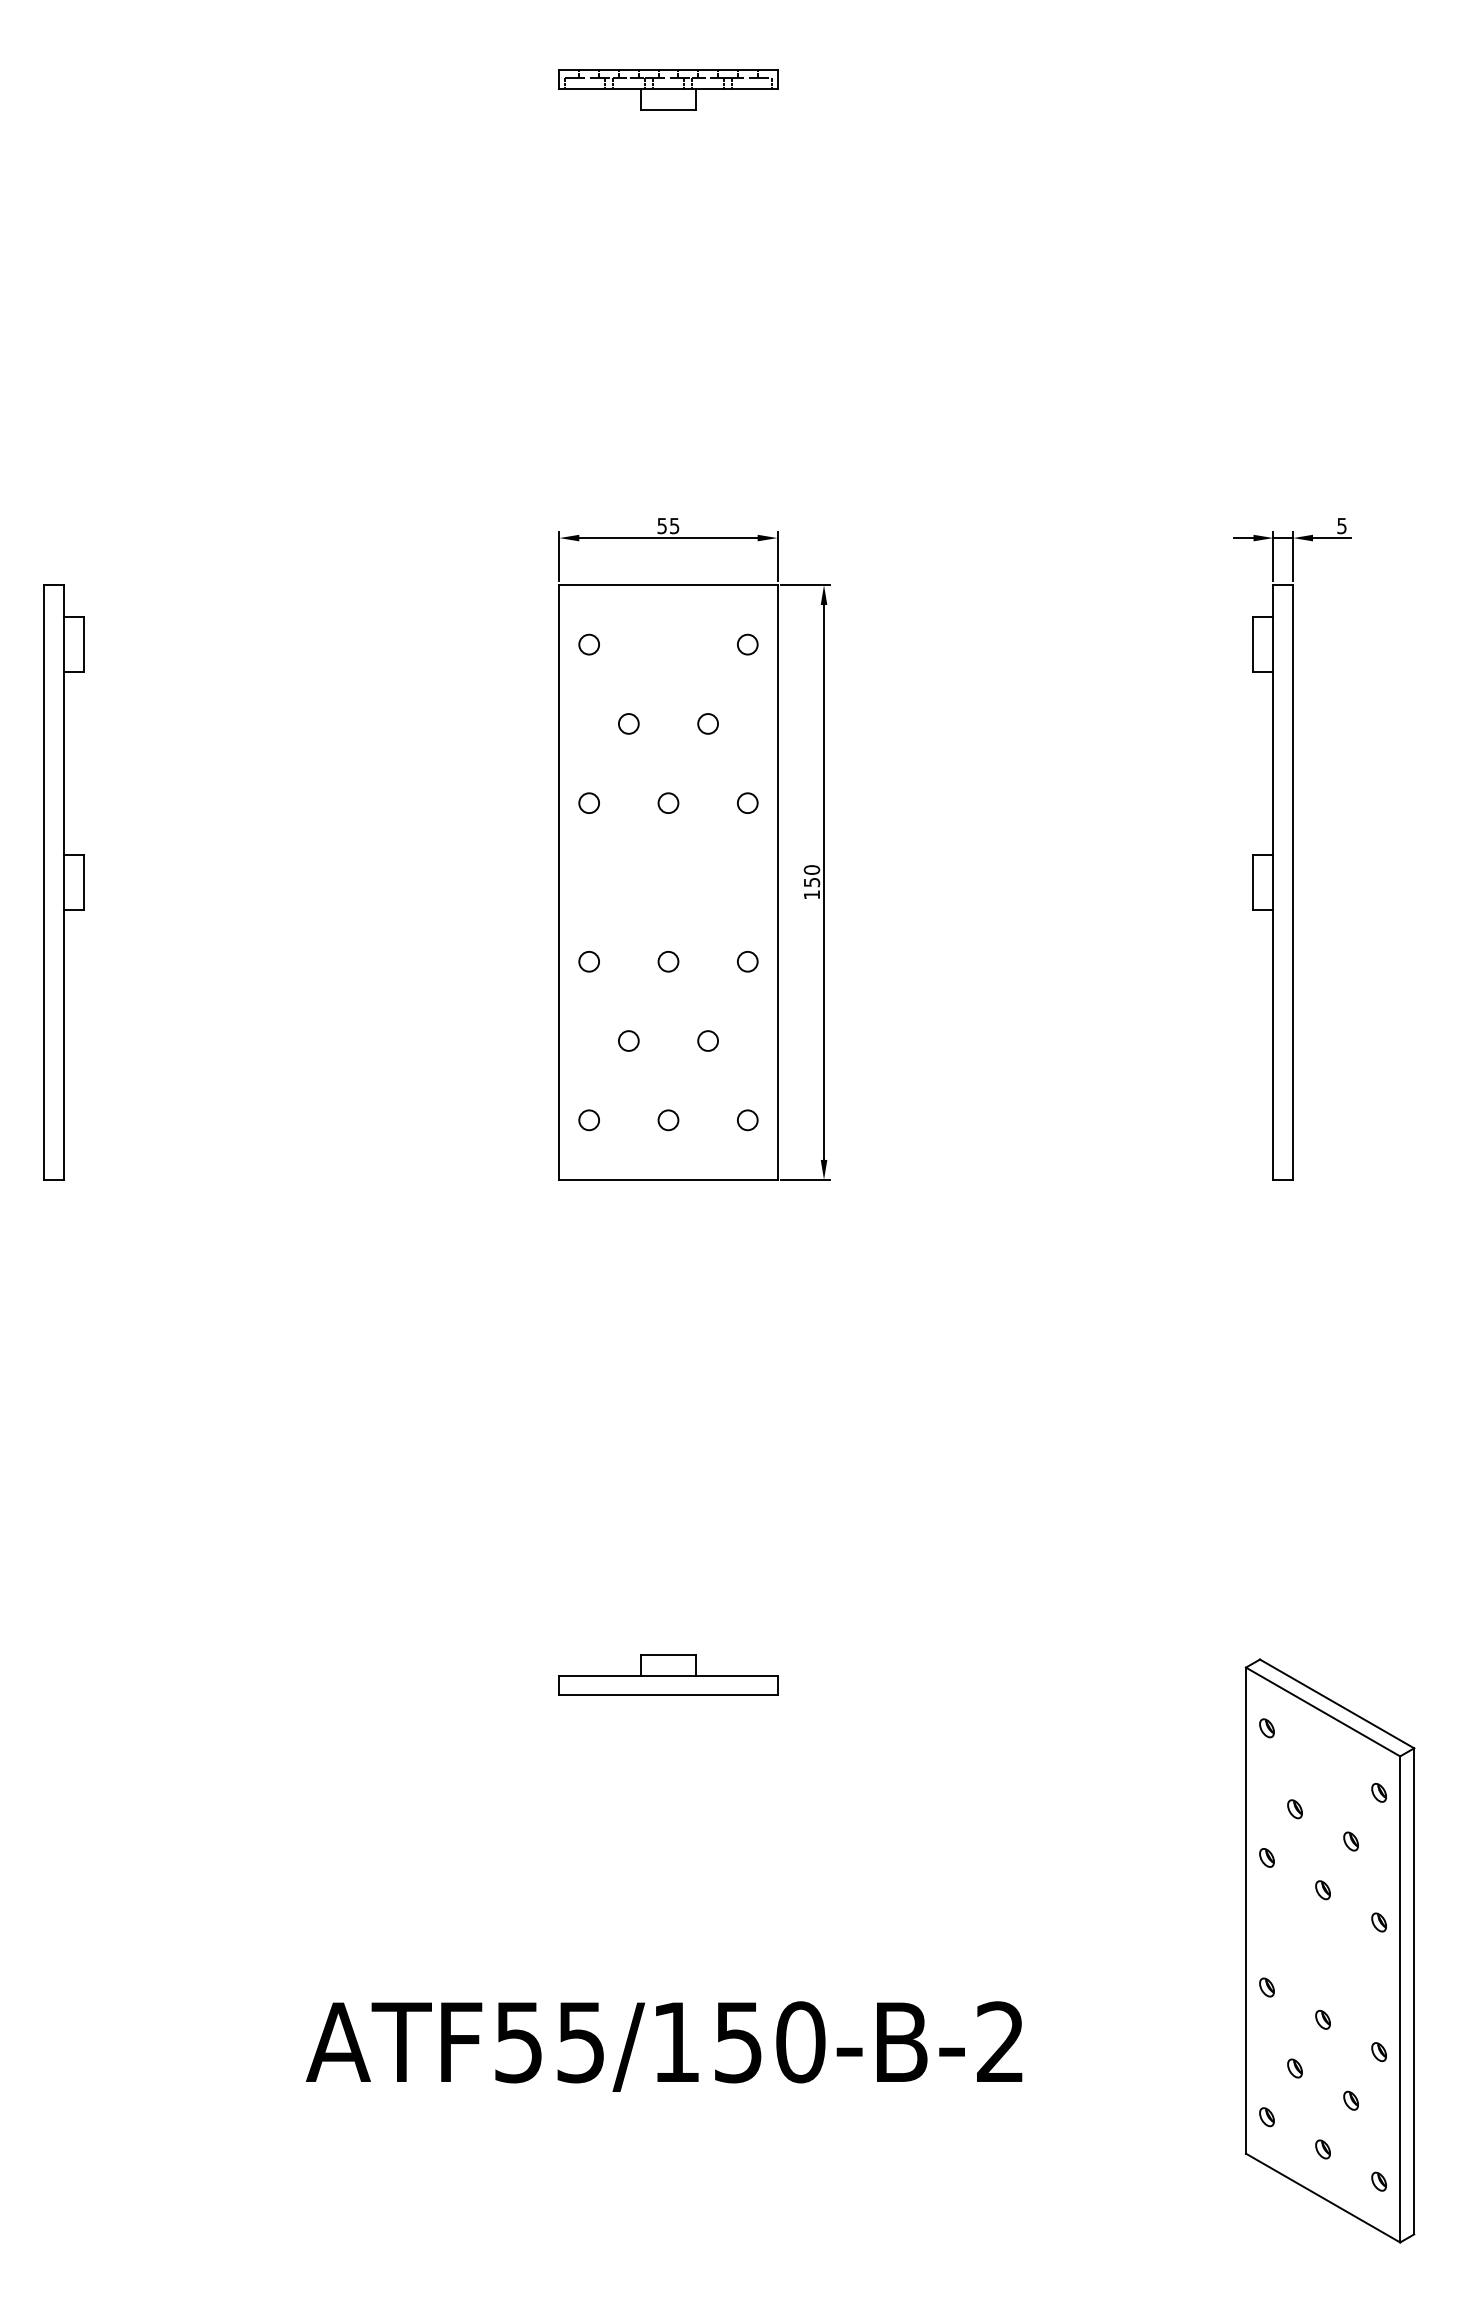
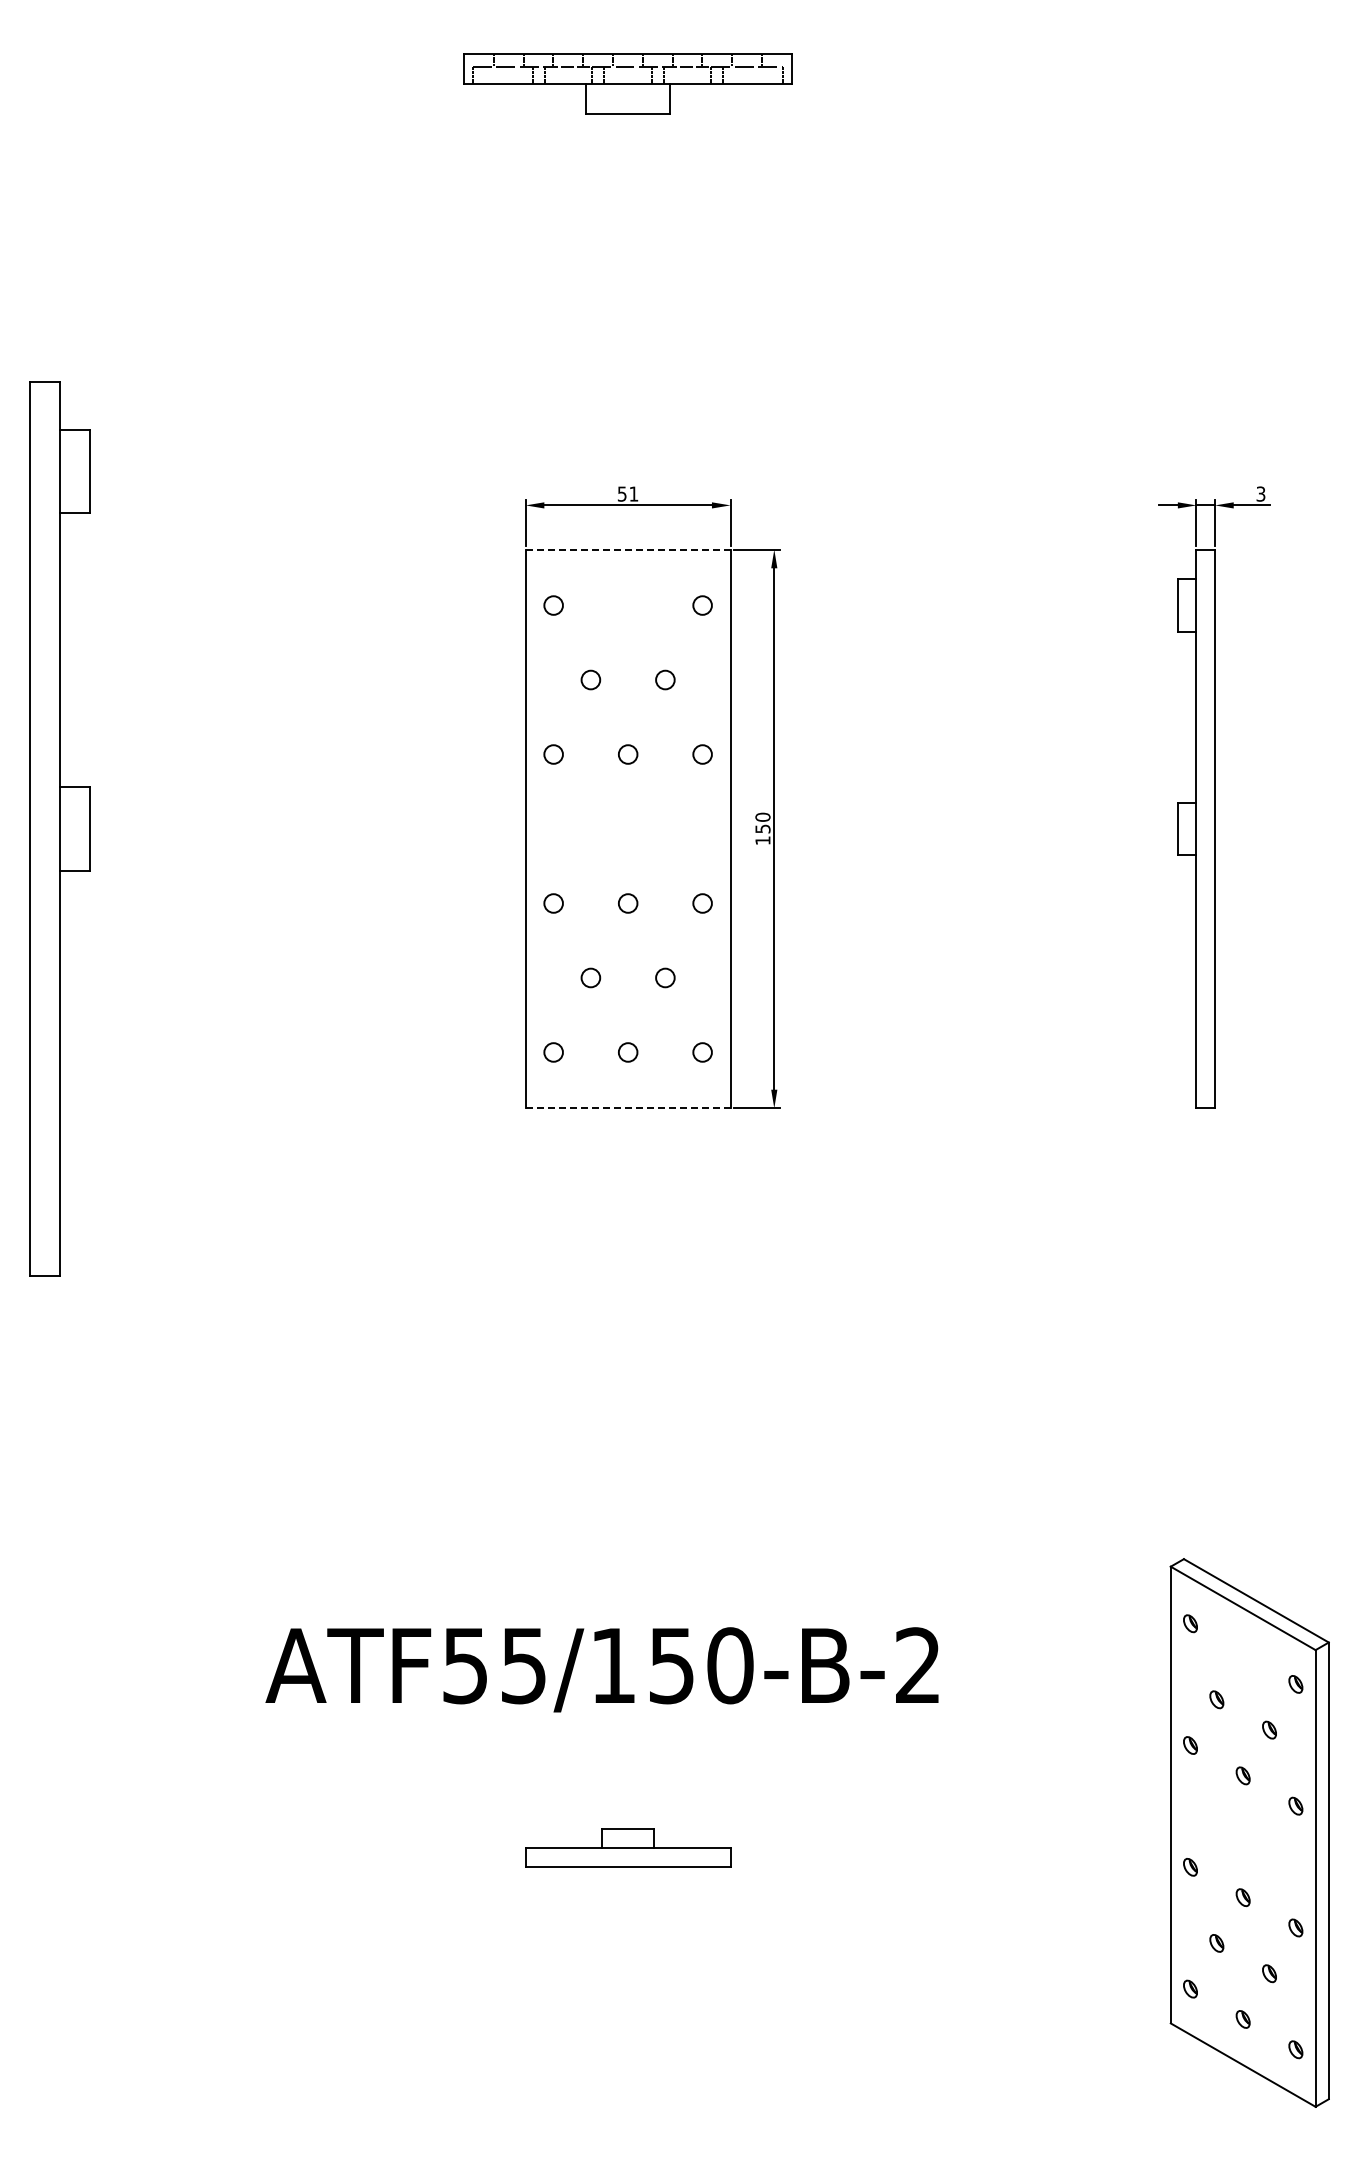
part: (668, 89) -> (628, 83), size x1.6
text: (674, 525) -> (633, 493), 55 -> 51
text: (1342, 525) -> (1261, 493), 5 -> 3
line: (667, 585) -> (627, 549), solid -> dashed
part: (63, 881) -> (59, 828), size x1.6
line: (668, 1179) -> (628, 1108), solid -> dashed
part: (668, 1674) -> (628, 1847), moved
text: (663, 2046) -> (601, 1669), moved

